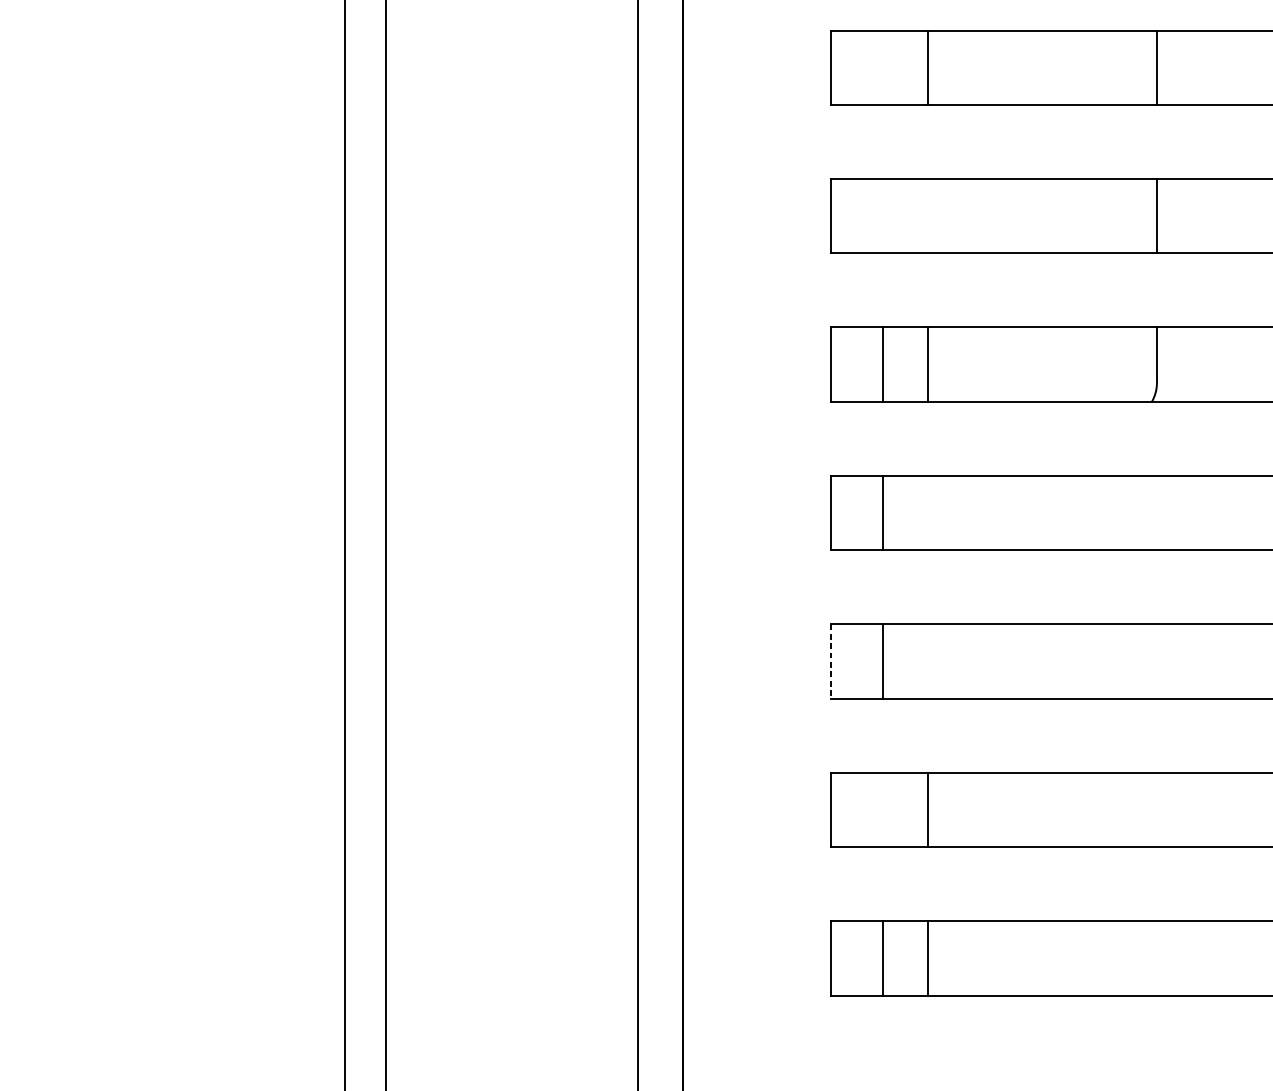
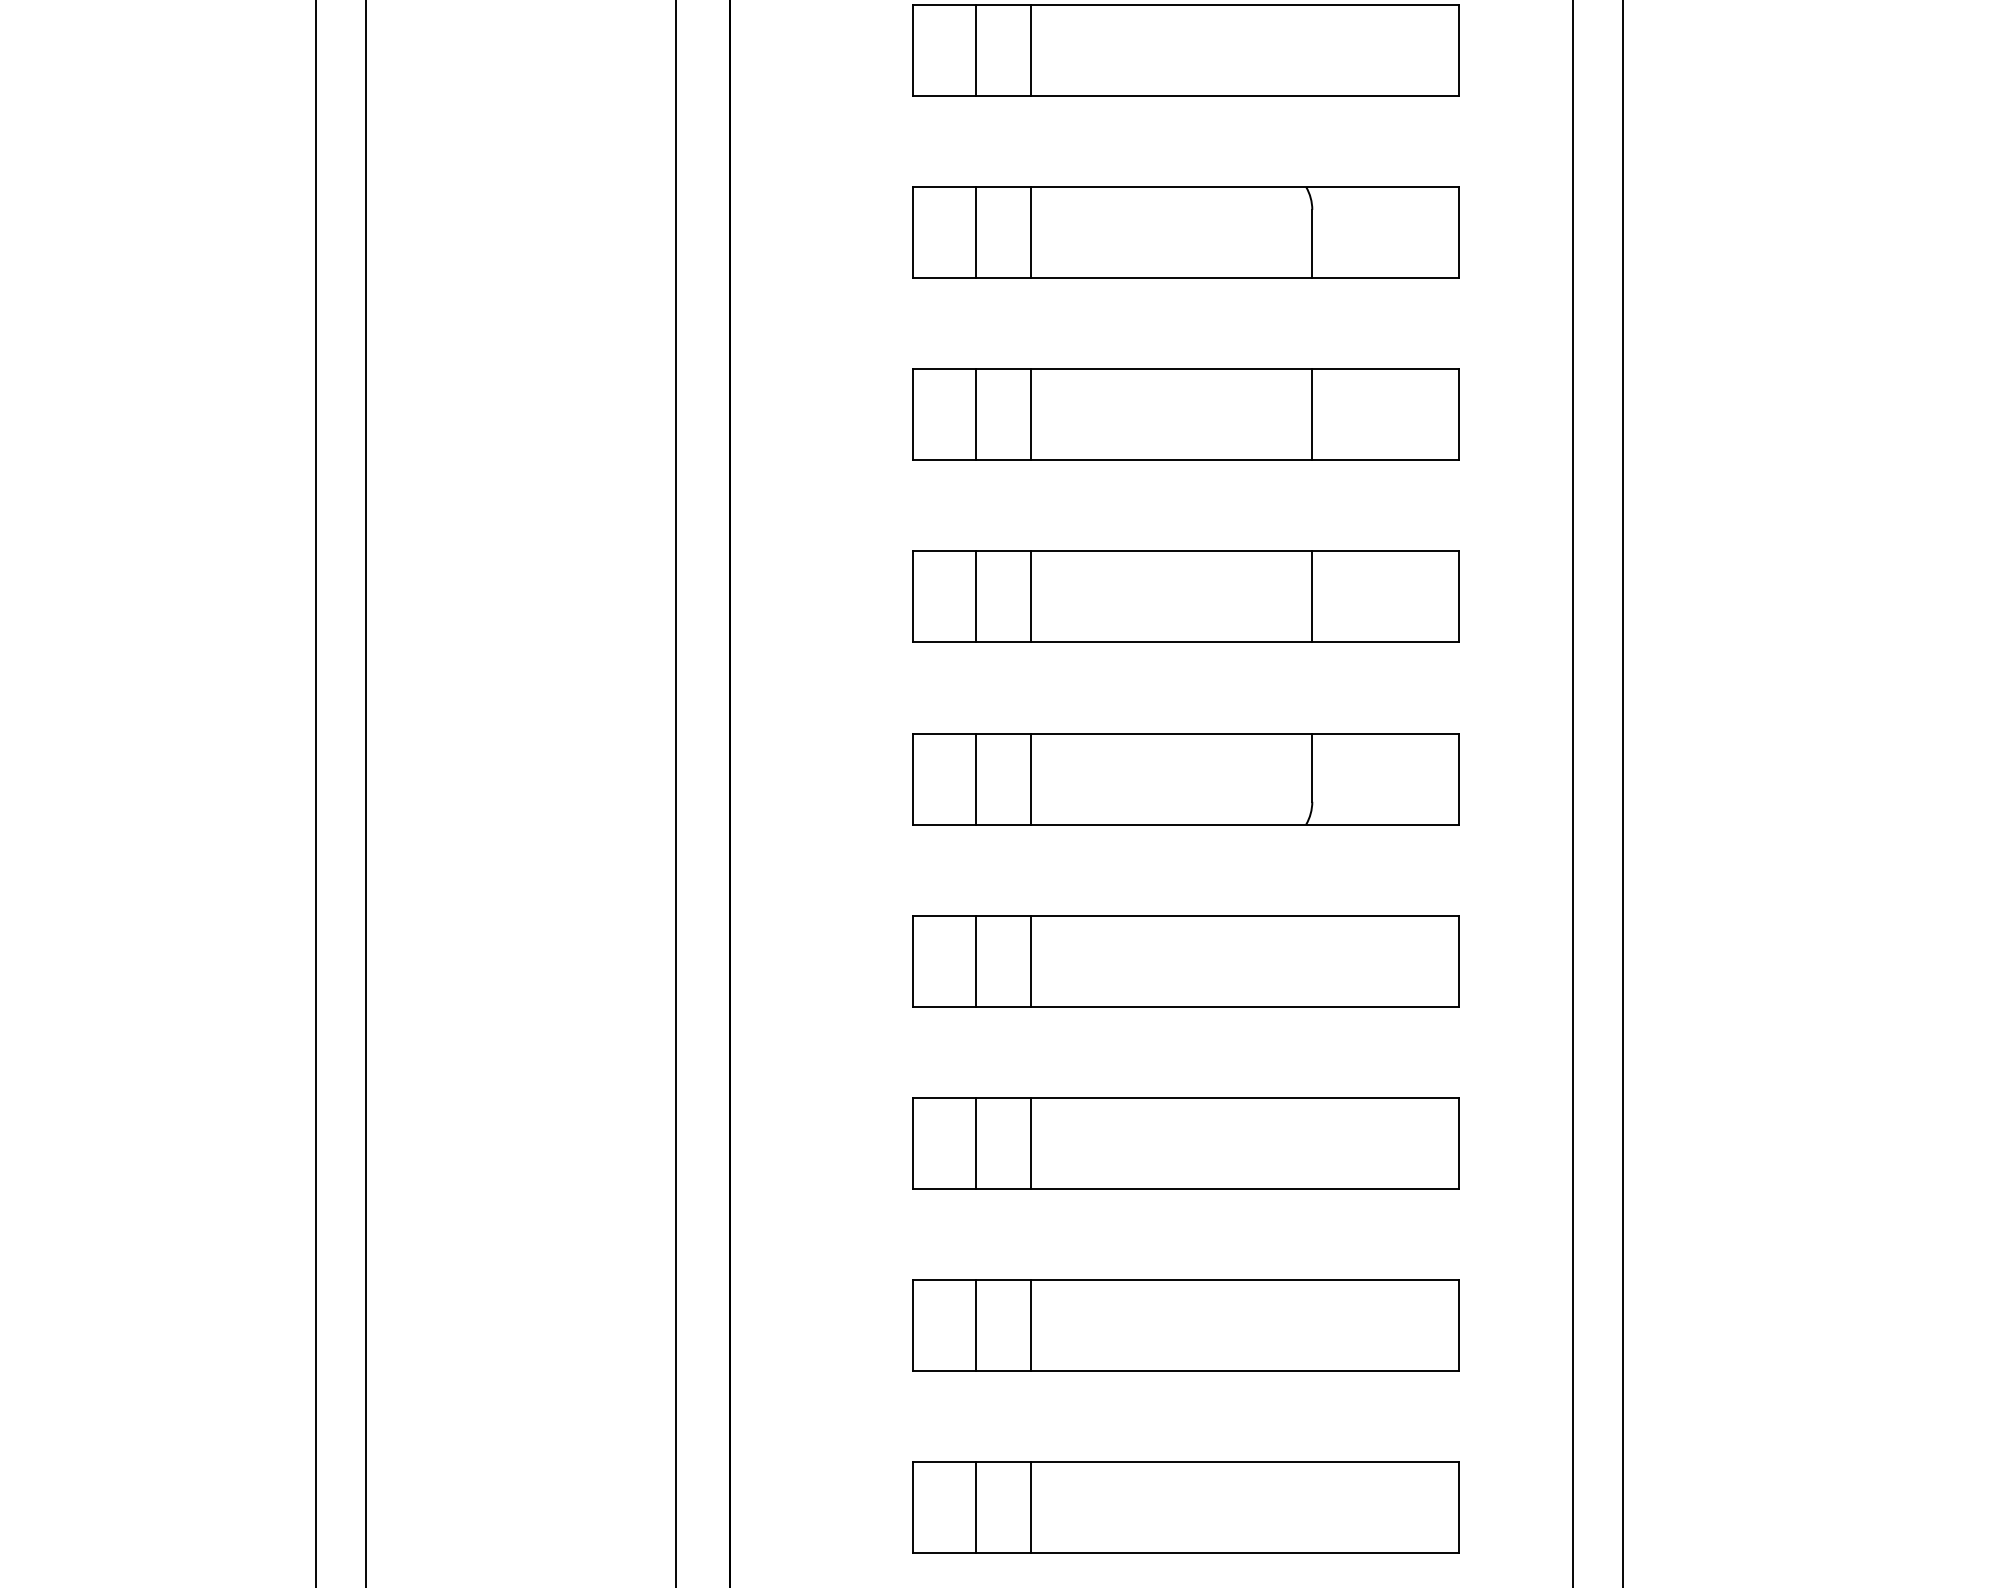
line: (883, 67) -> (976, 414), added
line: (883, 215) -> (976, 596), added
line: (927, 215) -> (1030, 596), added
line: (927, 512) -> (1030, 960), added
line: (927, 660) -> (1030, 1142), added
line: (831, 661) -> (912, 1143), dashed -> solid
line: (883, 809) -> (976, 1324), added

